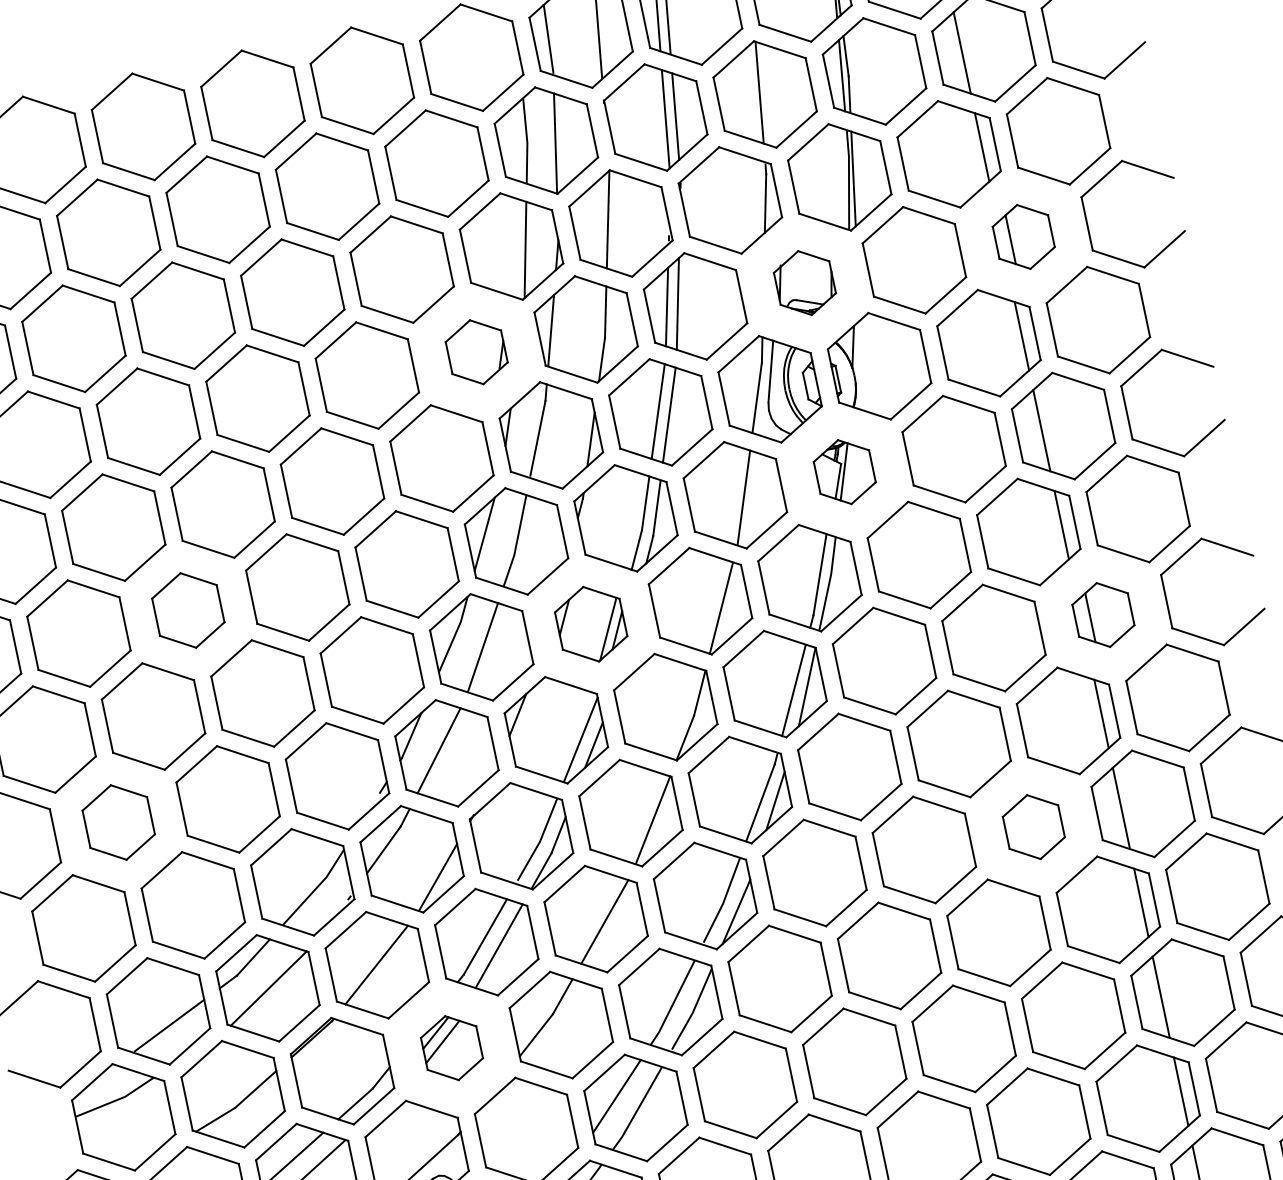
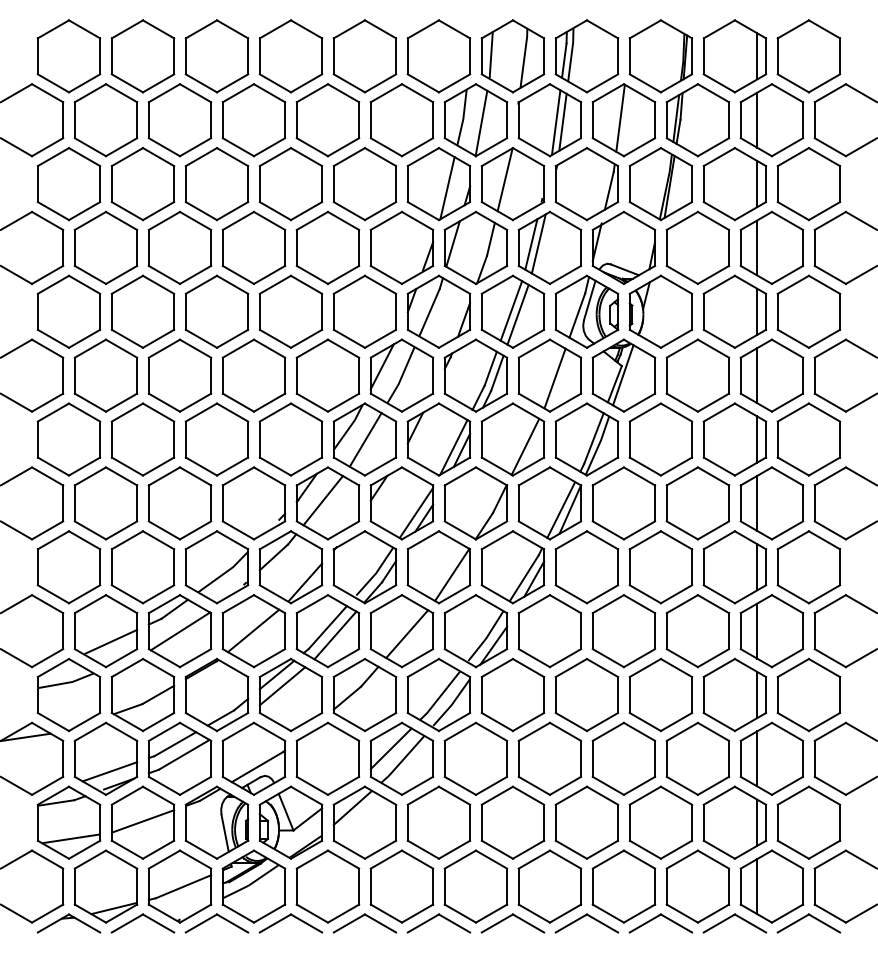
part: (1023, 236) -> (771, 247), size x1.67
part: (804, 282) -> (623, 247), size x1.67
part: (475, 352) -> (401, 247), size x1.67
part: (844, 472) -> (623, 375), size x1.67
part: (187, 610) -> (179, 375), size x1.43
part: (1102, 615) -> (771, 503), size x1.67
part: (590, 624) -> (438, 439), size x1.43
part: (118, 822) -> (105, 503), size x1.43
part: (1033, 827) -> (697, 631), size x1.67
part: (451, 1047) -> (290, 694), size x1.67

